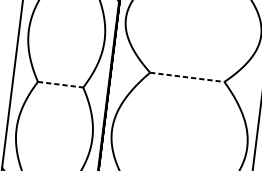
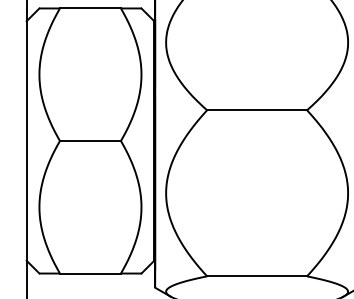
line: (187, 77) -> (257, 110), dashed -> solid
line: (60, 84) -> (90, 140), dashed -> solid

